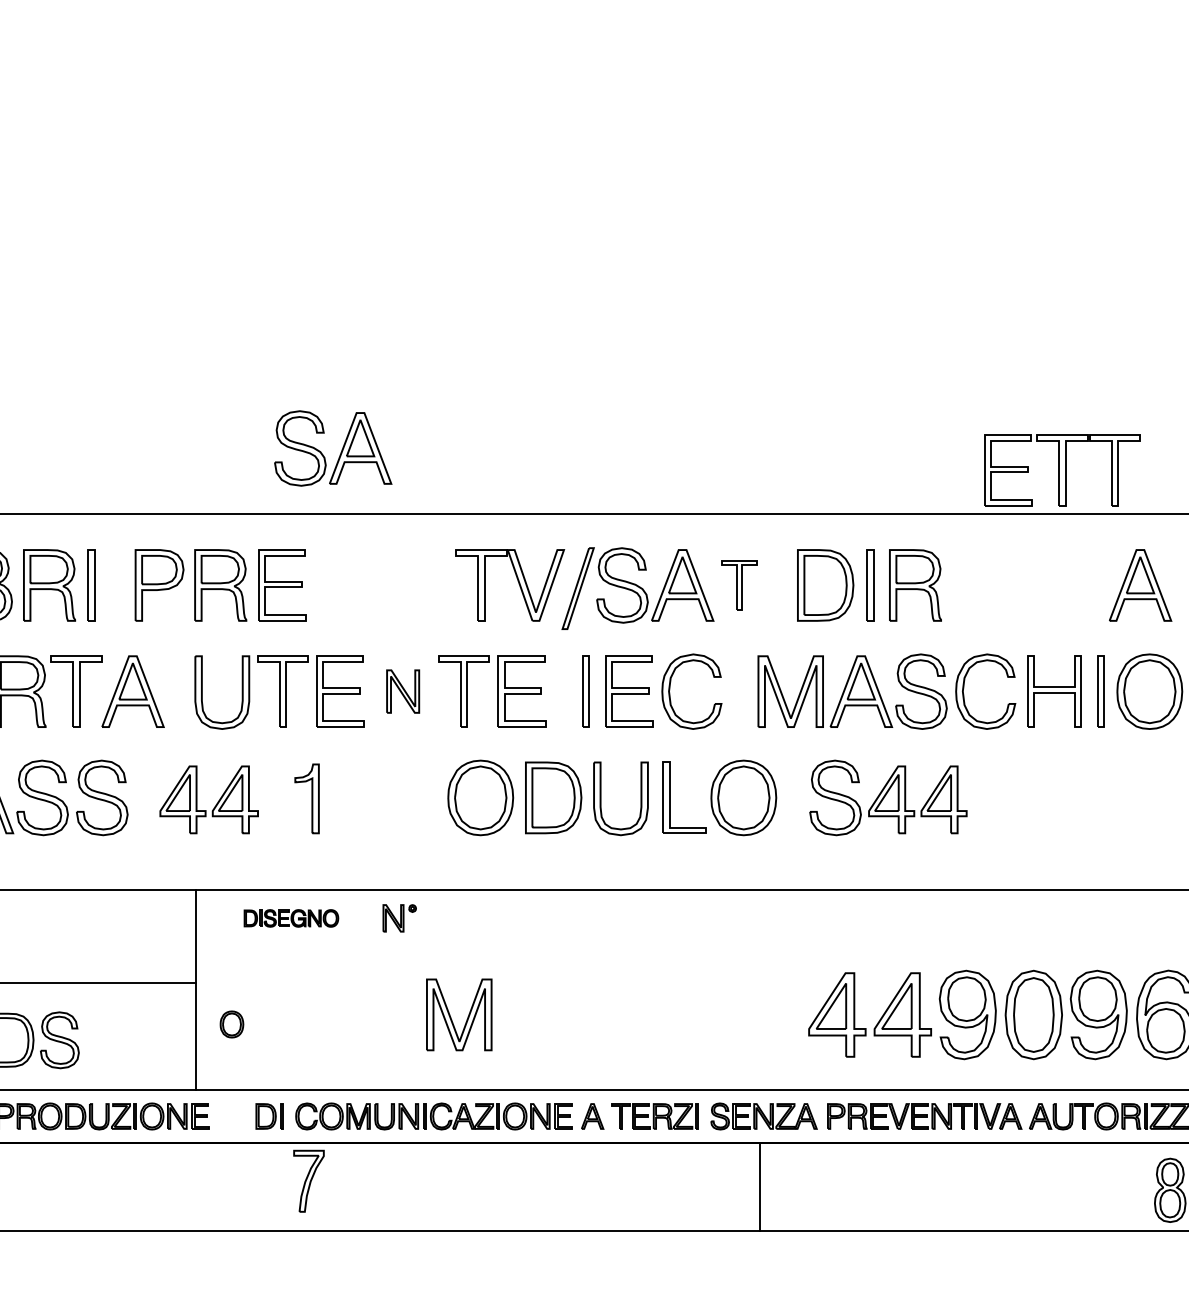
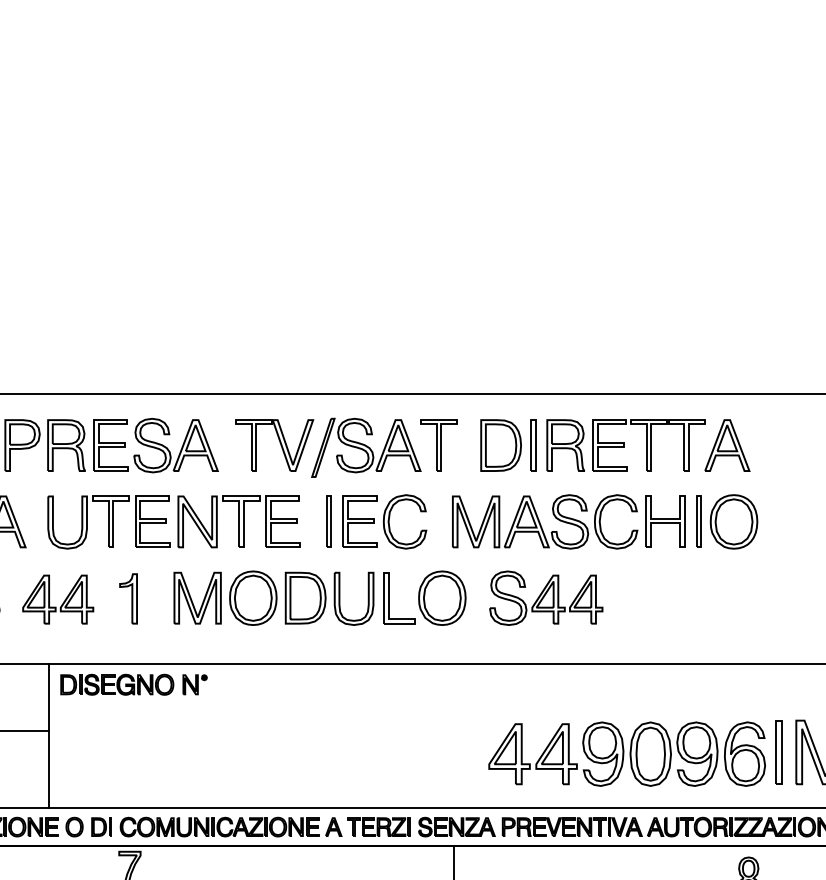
part: (341, 449) -> (182, 446), moved
part: (1062, 470) -> (649, 445), moved
part: (739, 585) -> (439, 445), size x1.43
part: (402, 691) -> (197, 521), size x1.67
part: (291, 918) -> (117, 684), size x1.67
part: (467, 1016) -> (203, 599), moved
part: (231, 1024) -> (74, 827), moved

